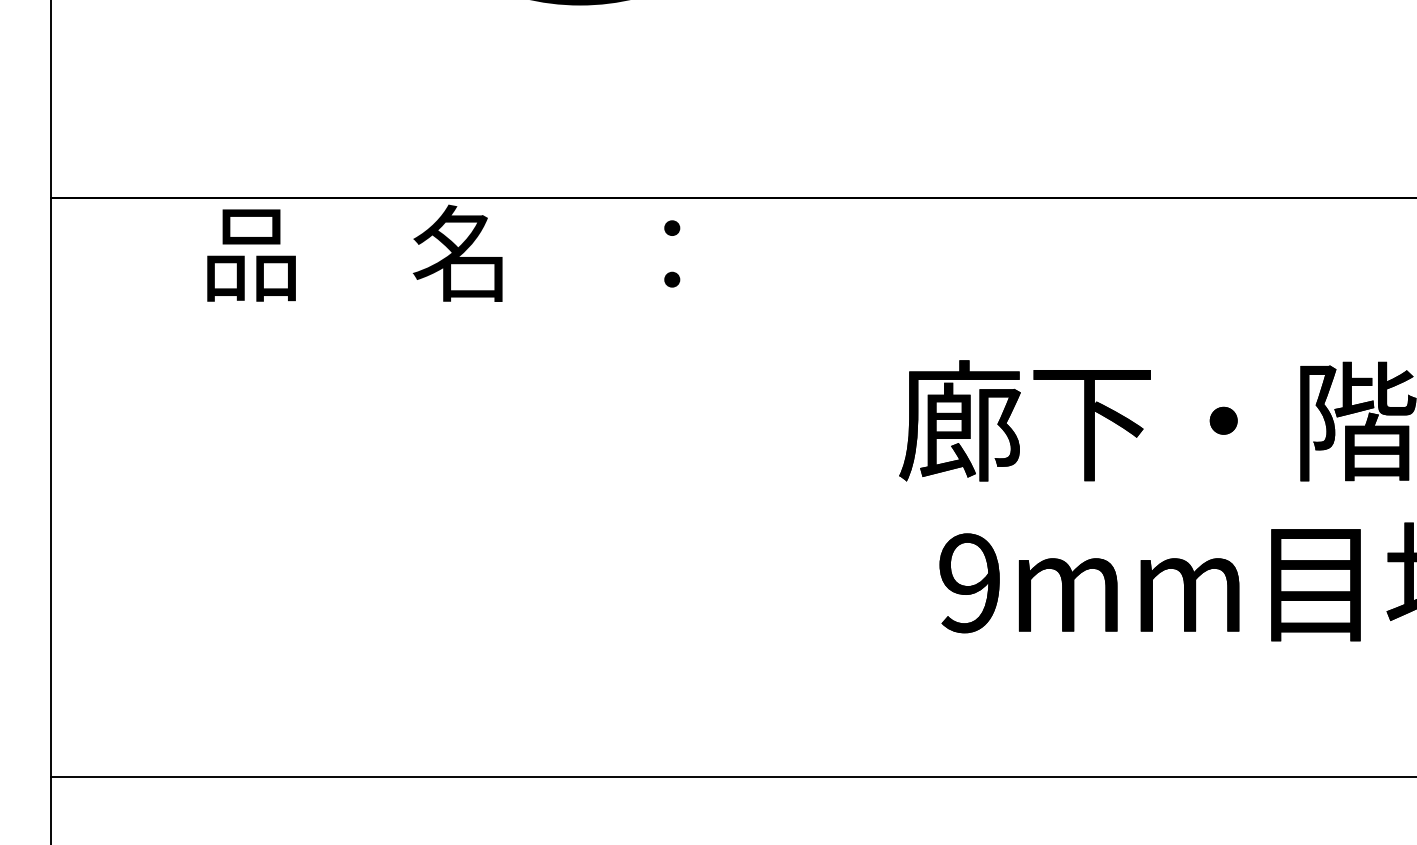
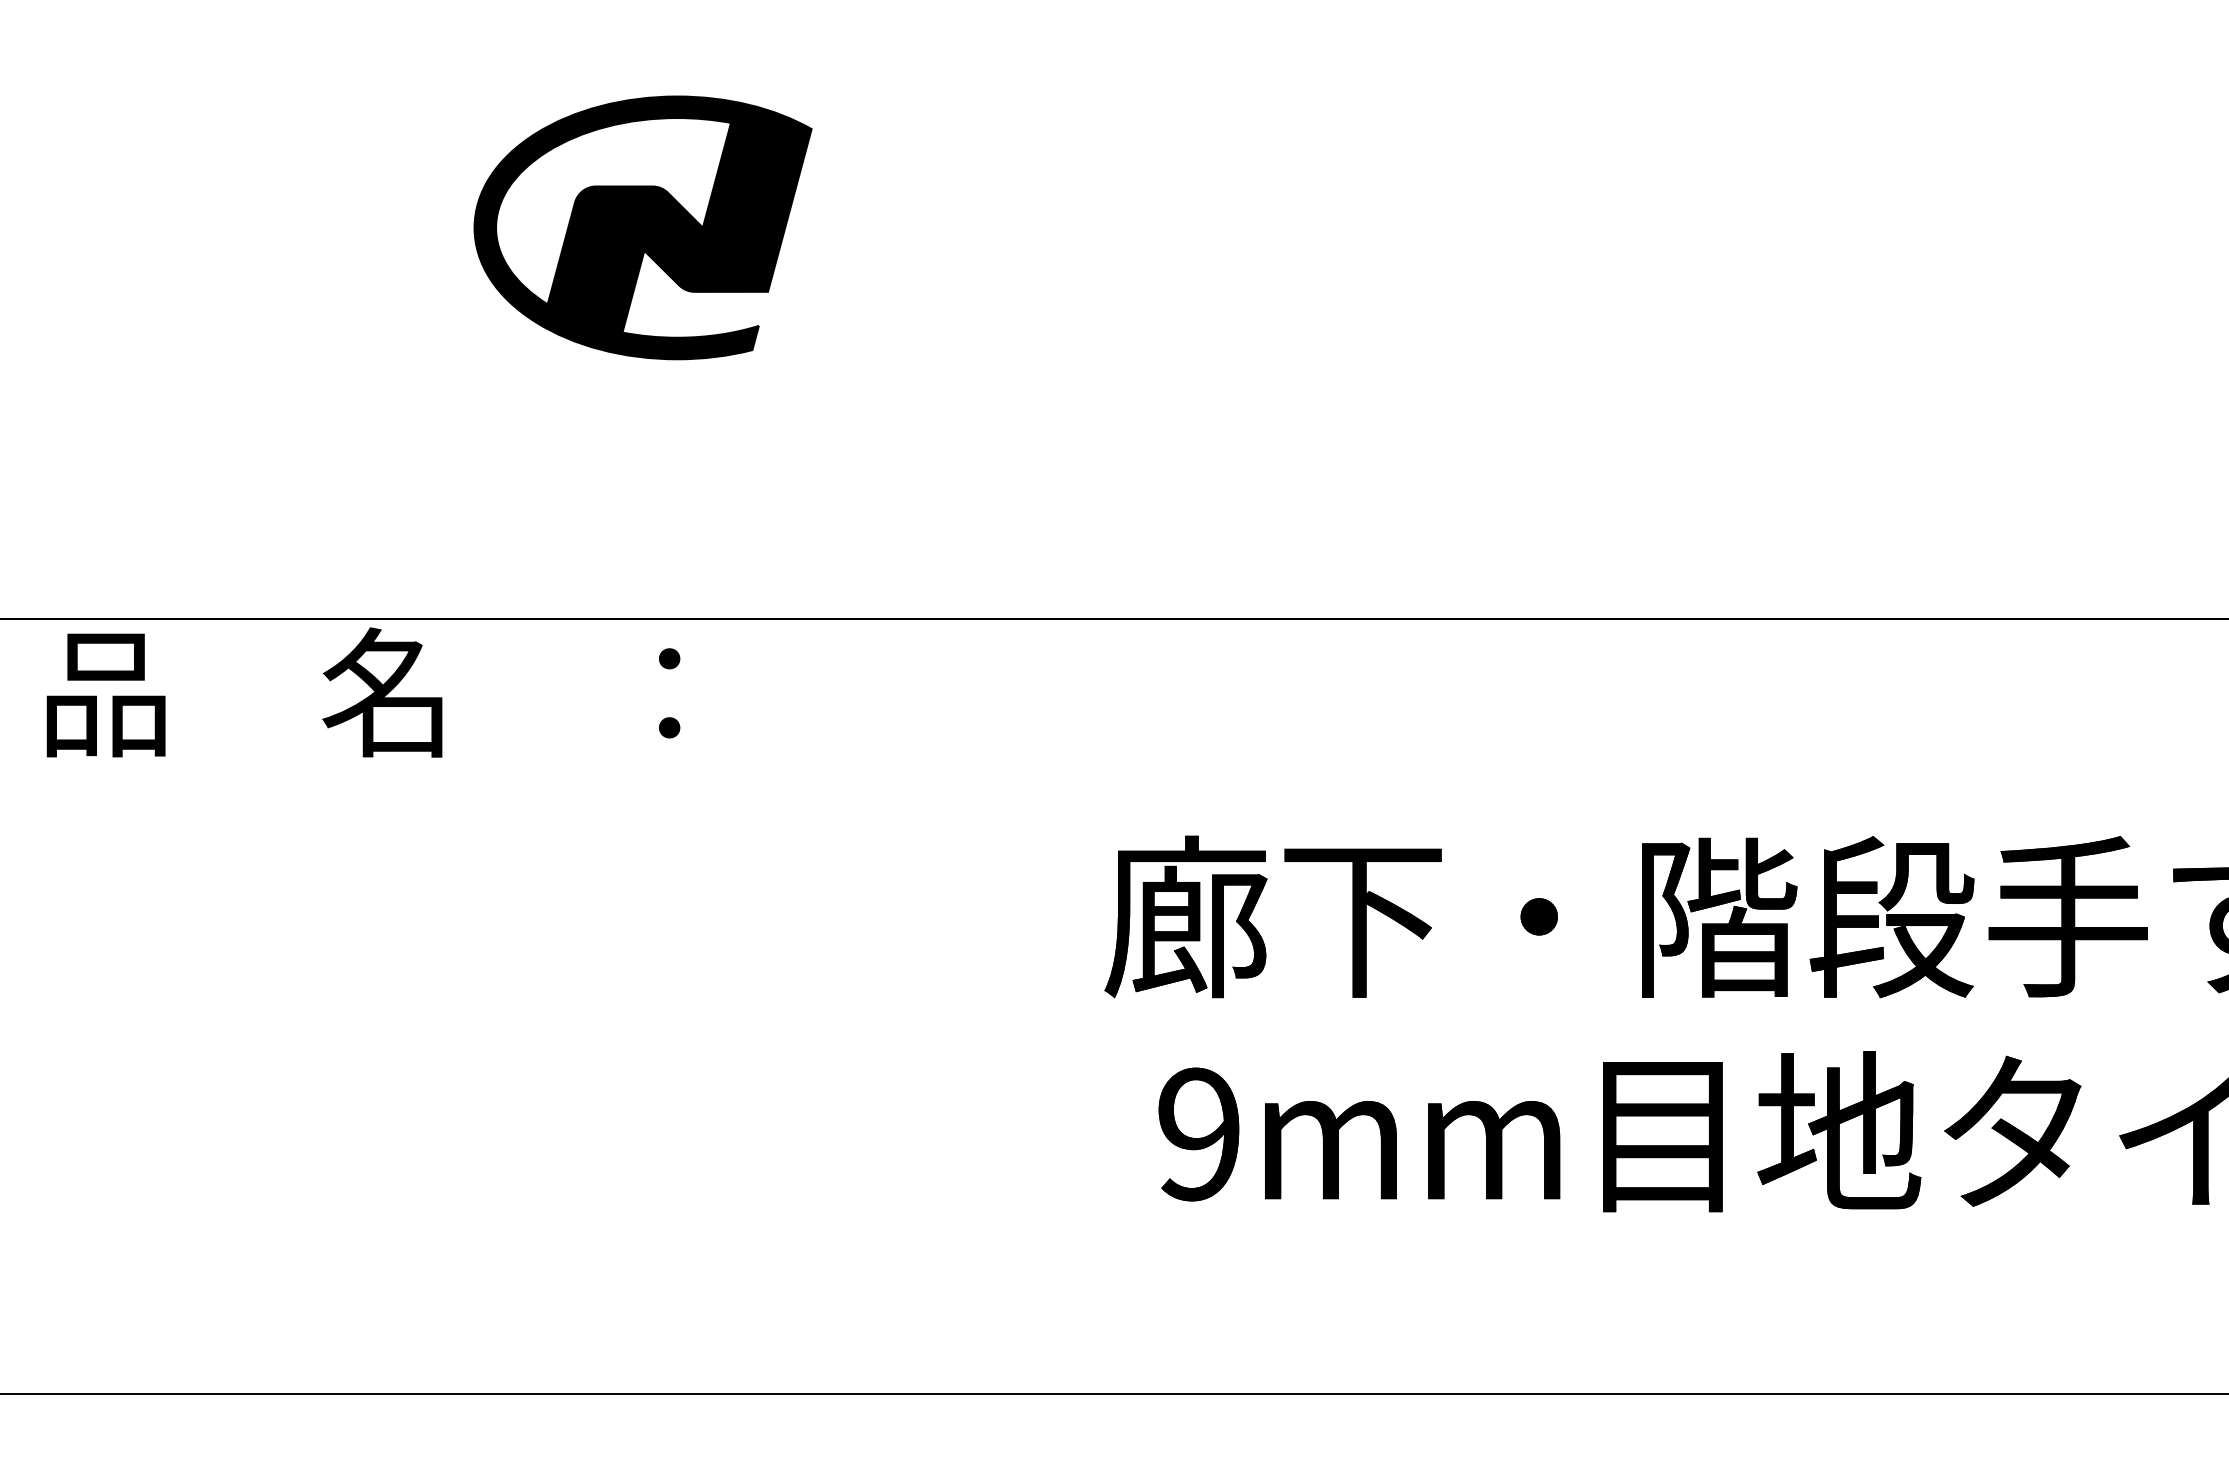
text: (443, 253) -> (363, 692), moved

